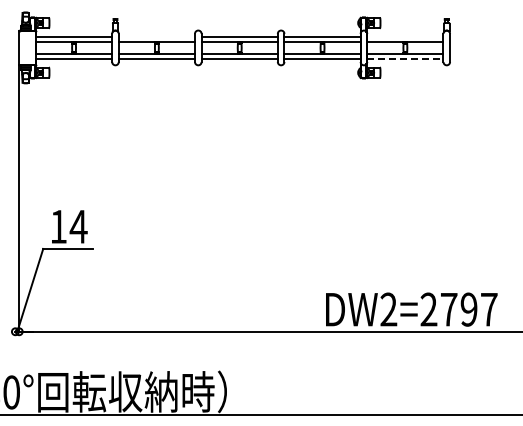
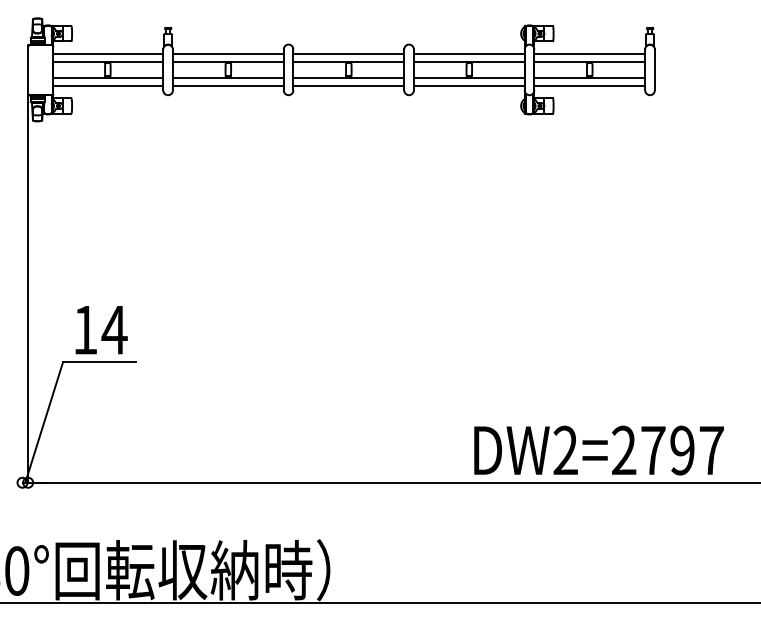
line: (156, 36) -> (227, 53), added
line: (405, 36) -> (589, 53), added
line: (405, 59) -> (589, 86), dashed -> solid

